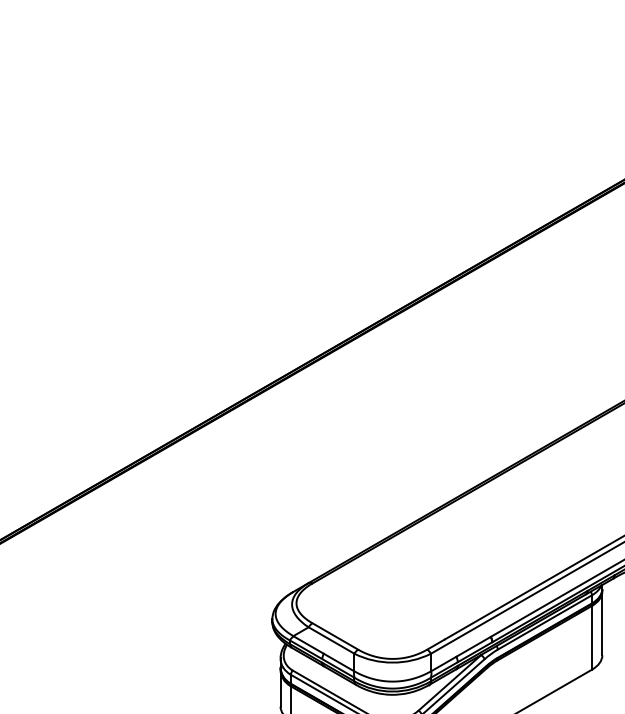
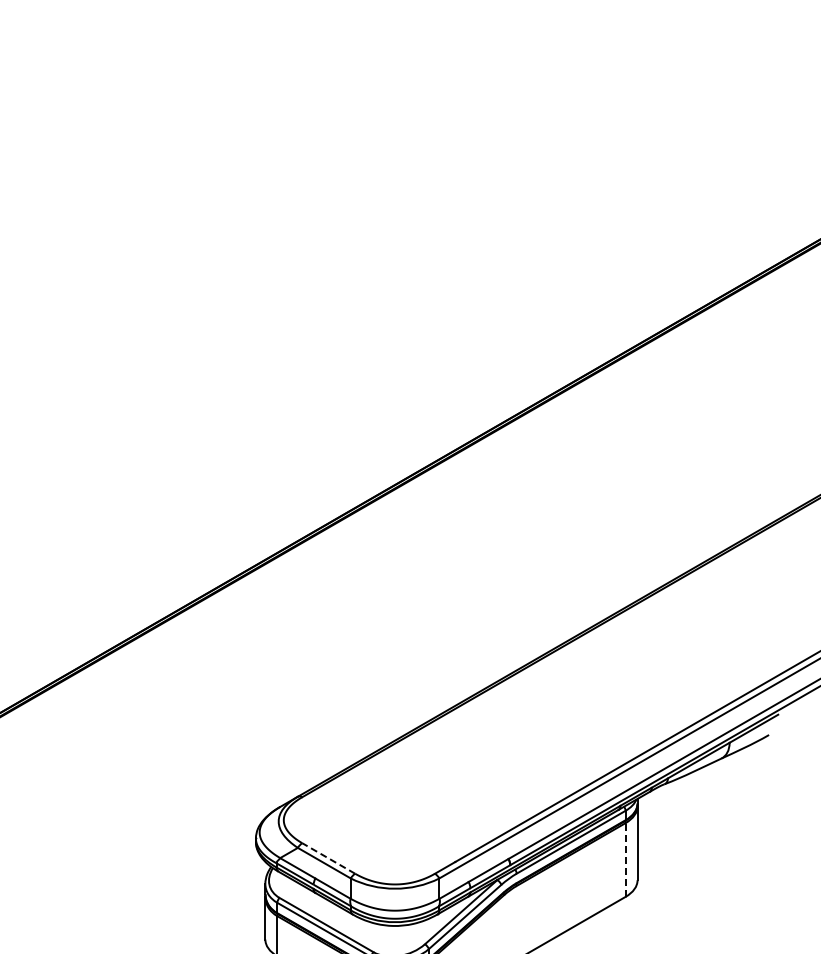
line: (335, 636) -> (328, 858), solid -> dashed
line: (591, 637) -> (625, 859), solid -> dashed

